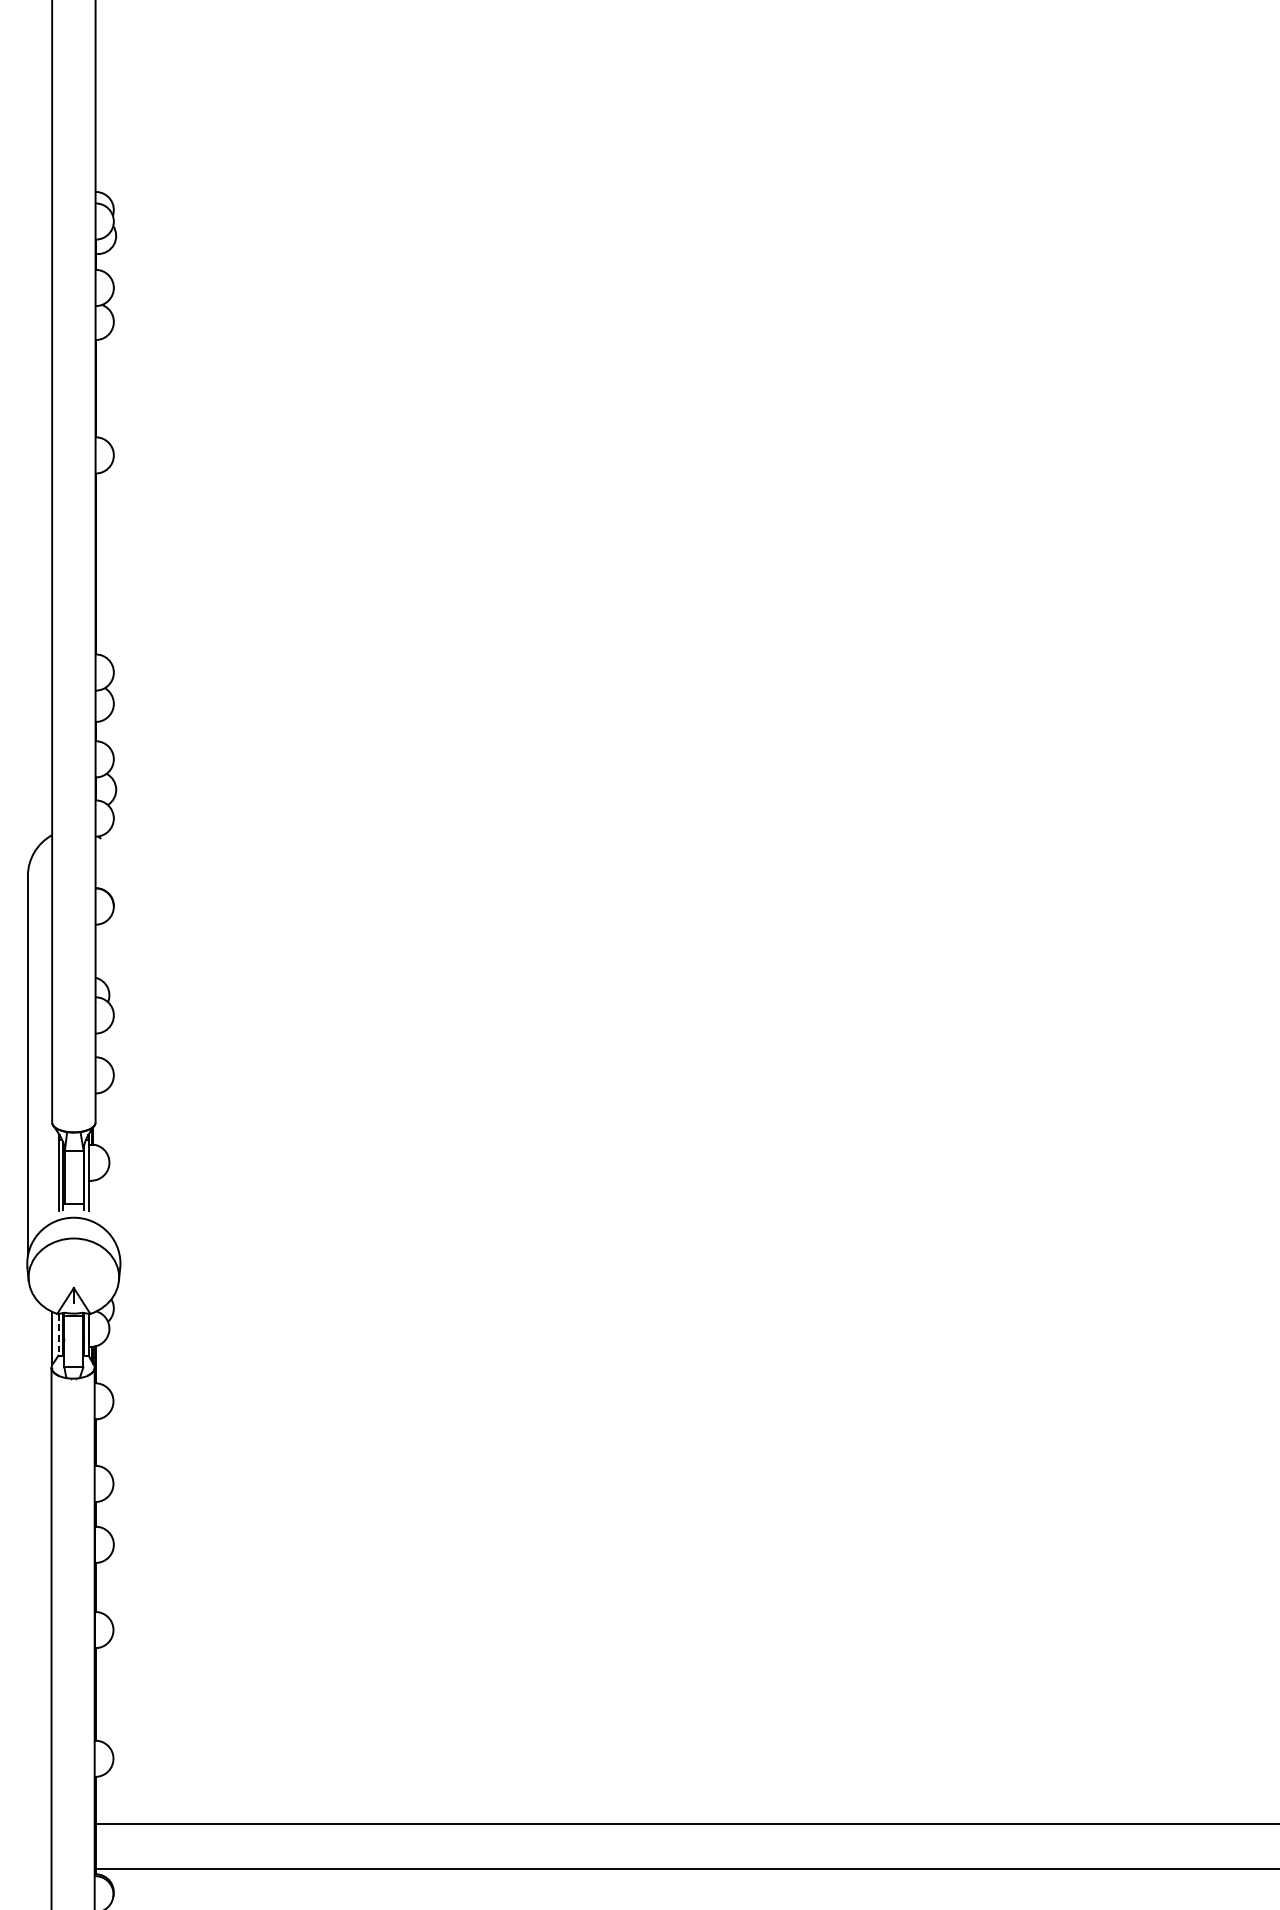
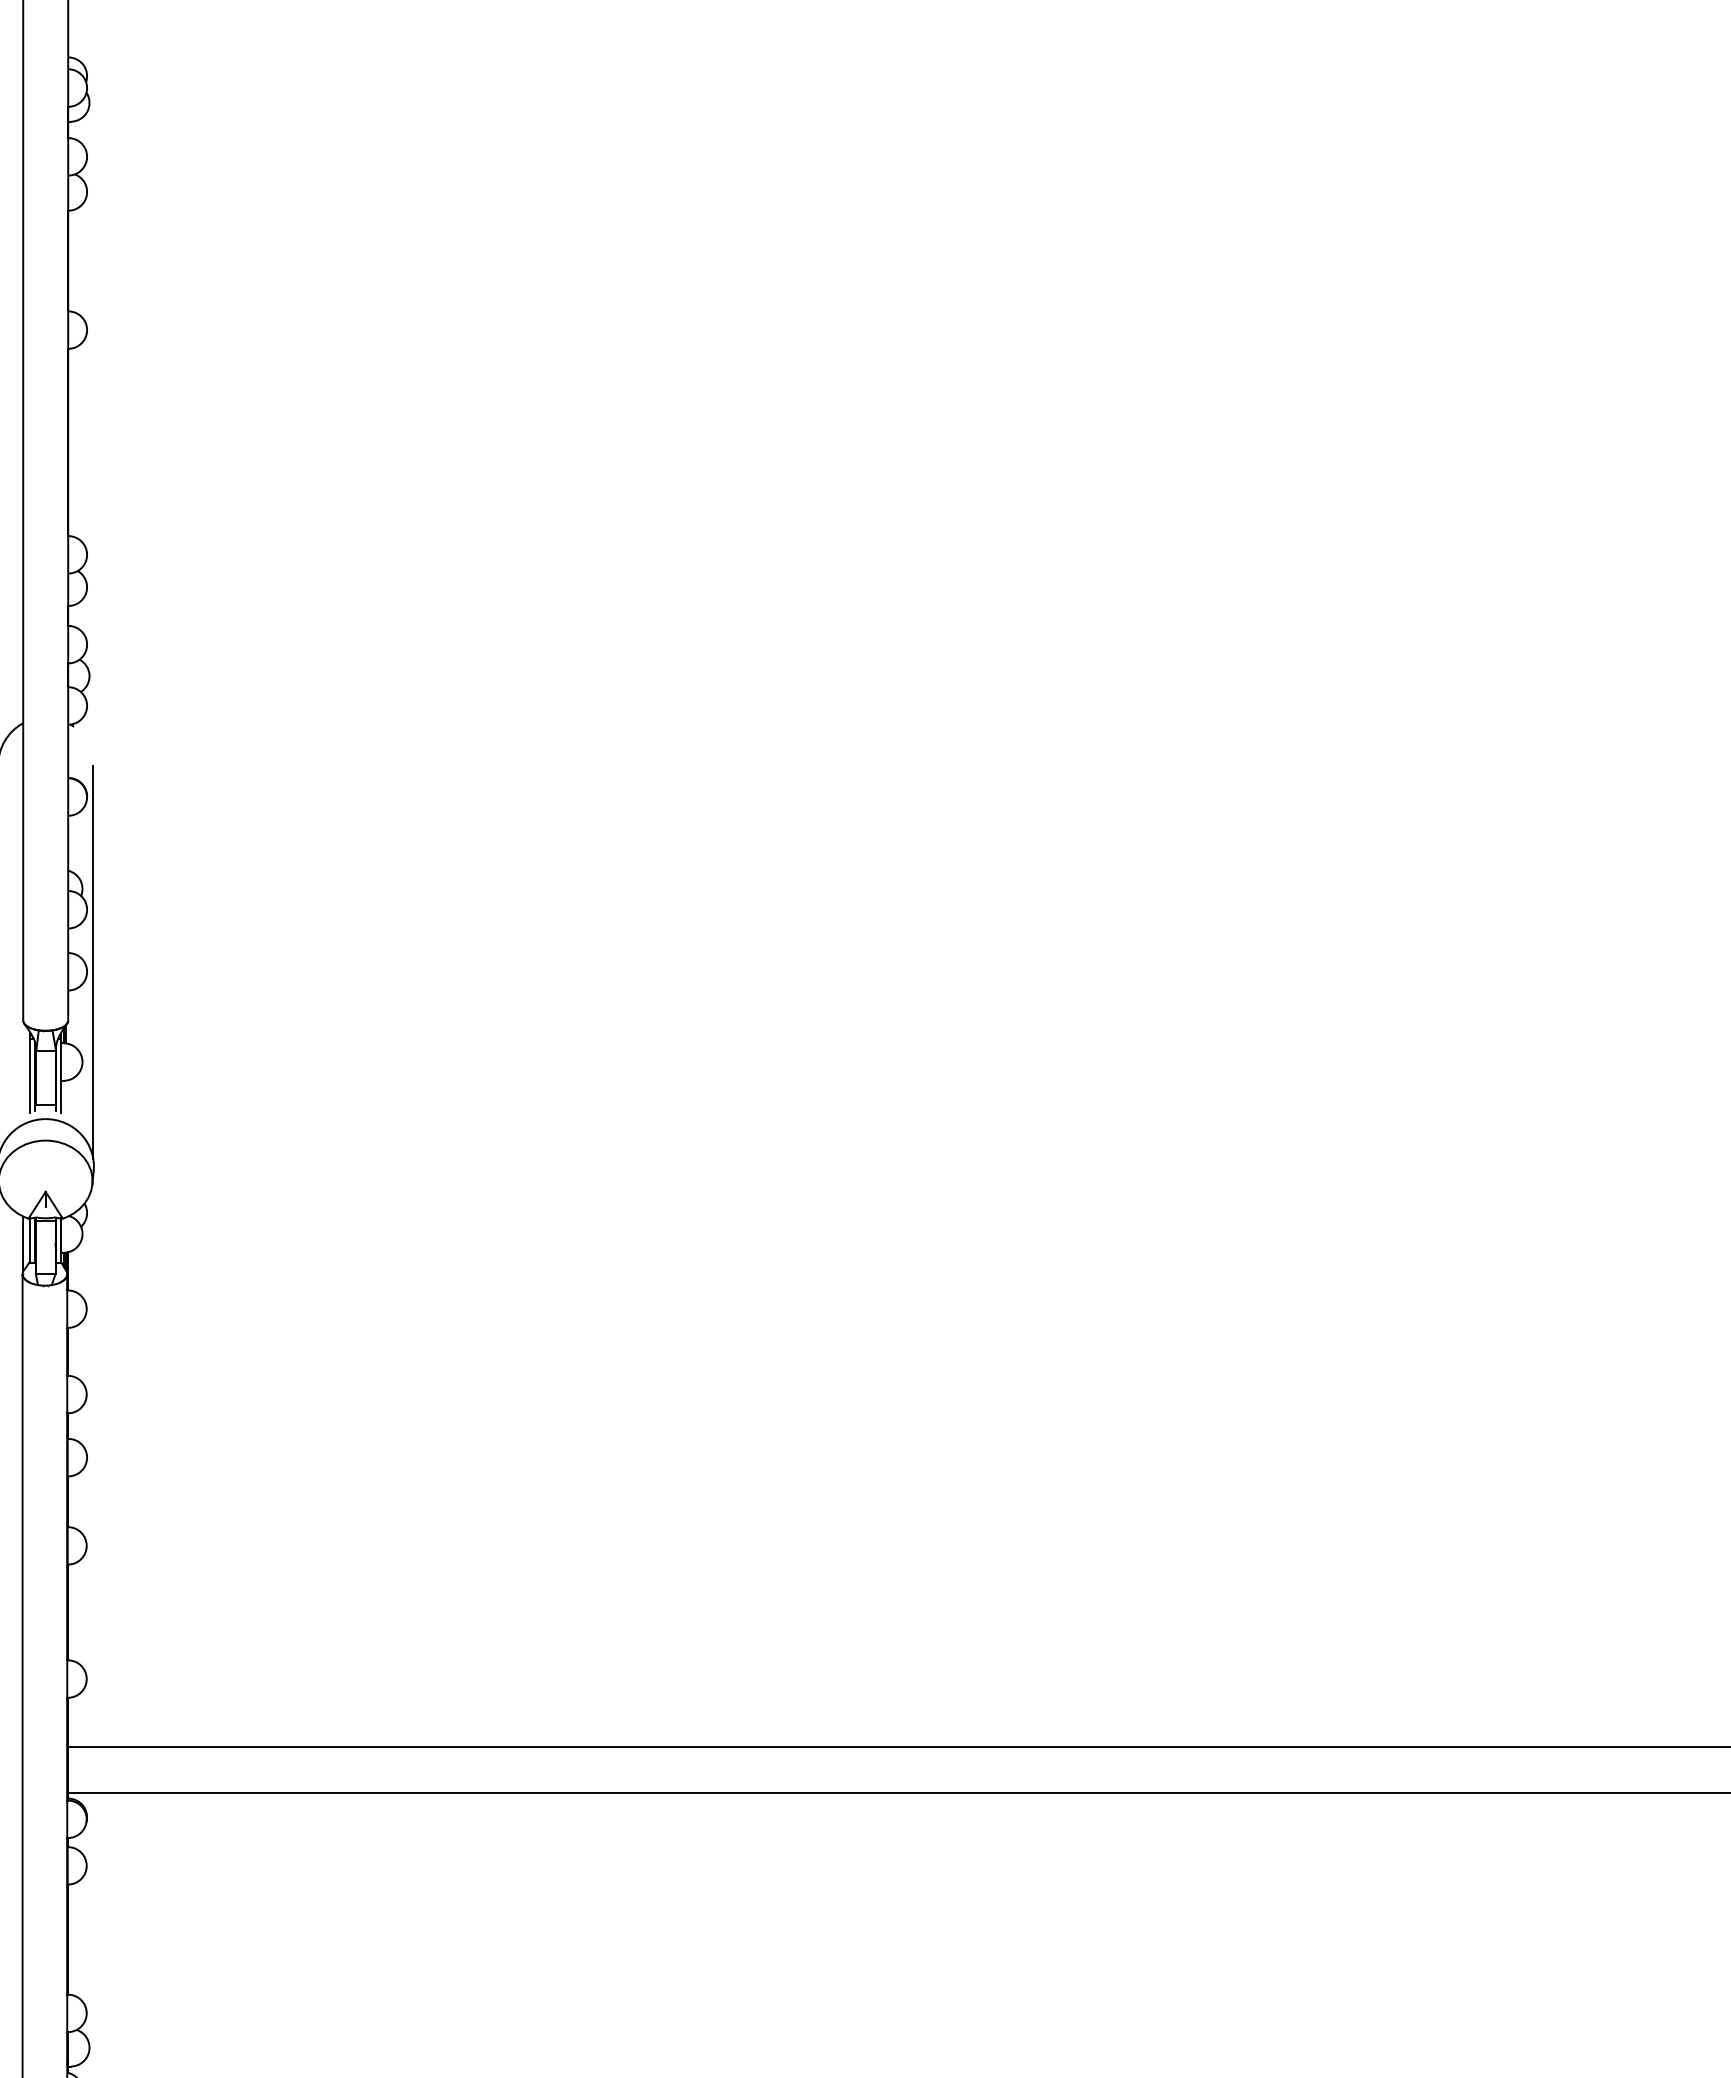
line: (120, 1065) -> (93, 961), added
line: (59, 1335) -> (30, 1241), dashed -> solid

